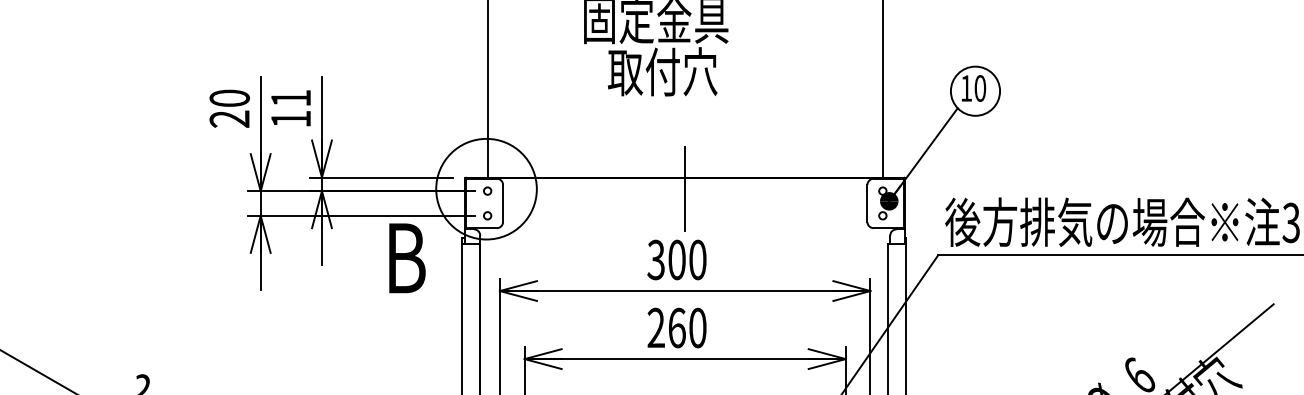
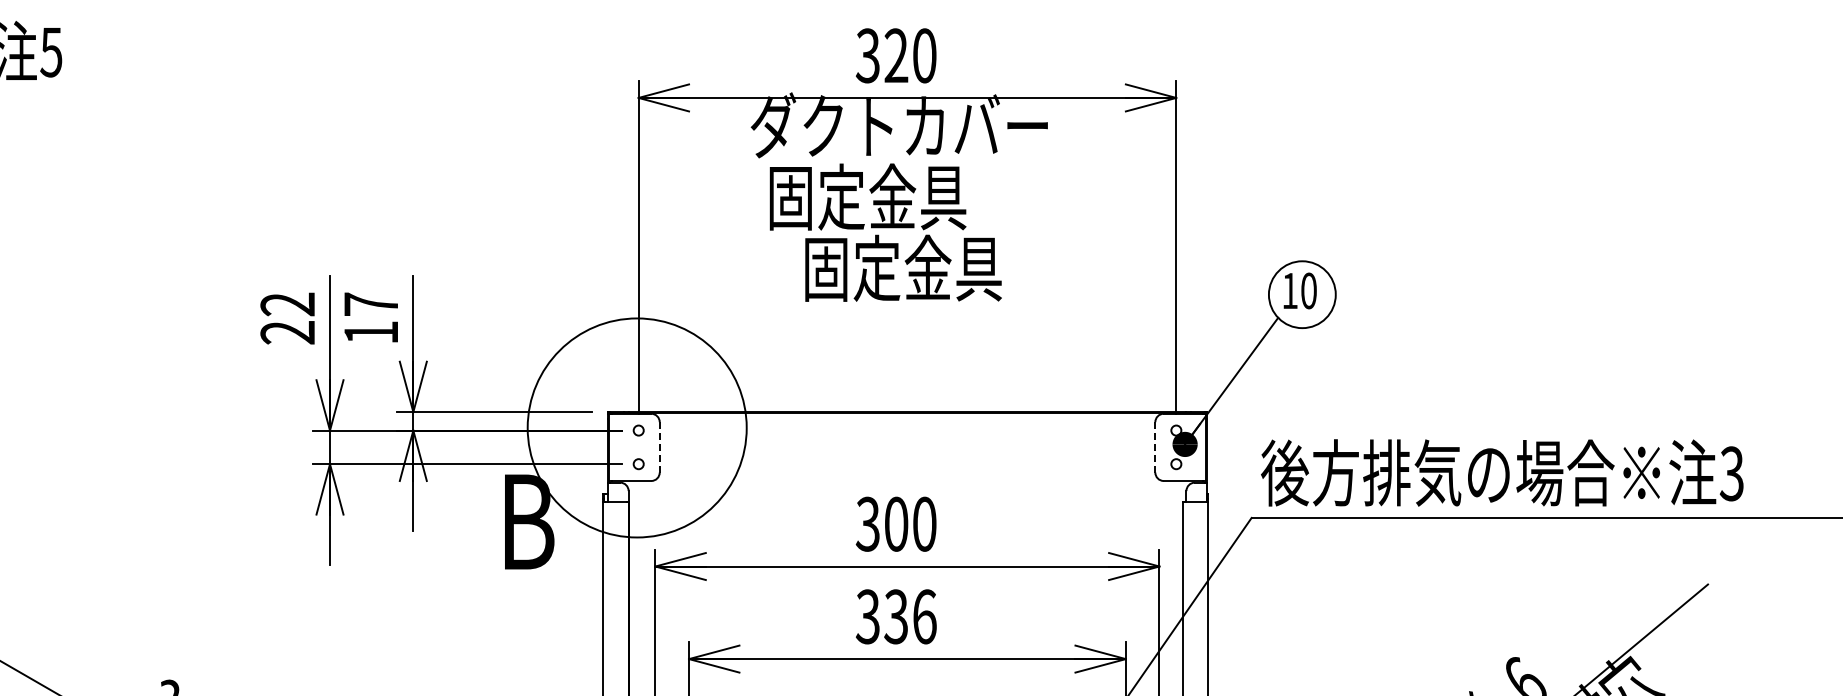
text: (680, 71) -> (901, 267), 取付穴 -> 固定金具
text: (290, 97) -> (370, 303), 11 -> 17
text: (229, 98) -> (287, 304), 20 -> 22
circle: (486, 188) -> (636, 427), size x1.6
line: (685, 188) -> (907, 427), removed
line: (502, 202) -> (659, 446), solid -> dashed
line: (867, 203) -> (1155, 447), solid -> dashed
text: (676, 327) -> (895, 616), 260 -> 336

